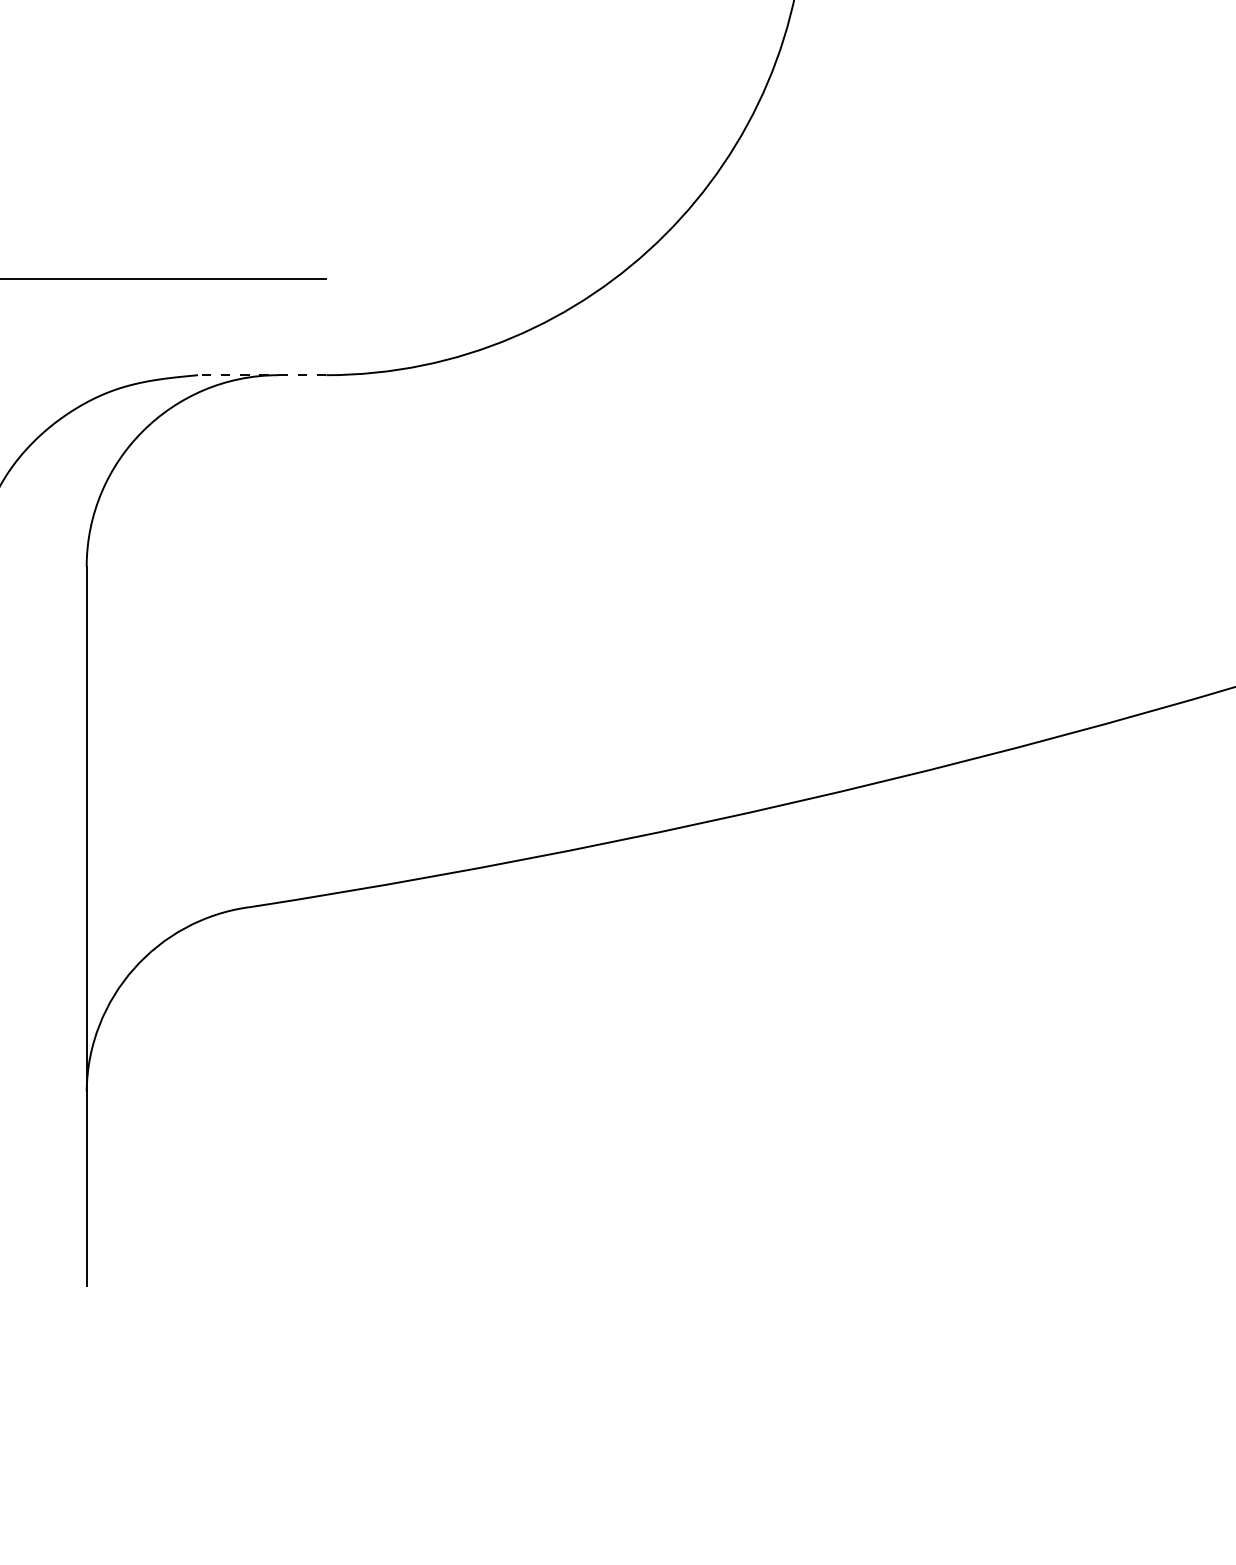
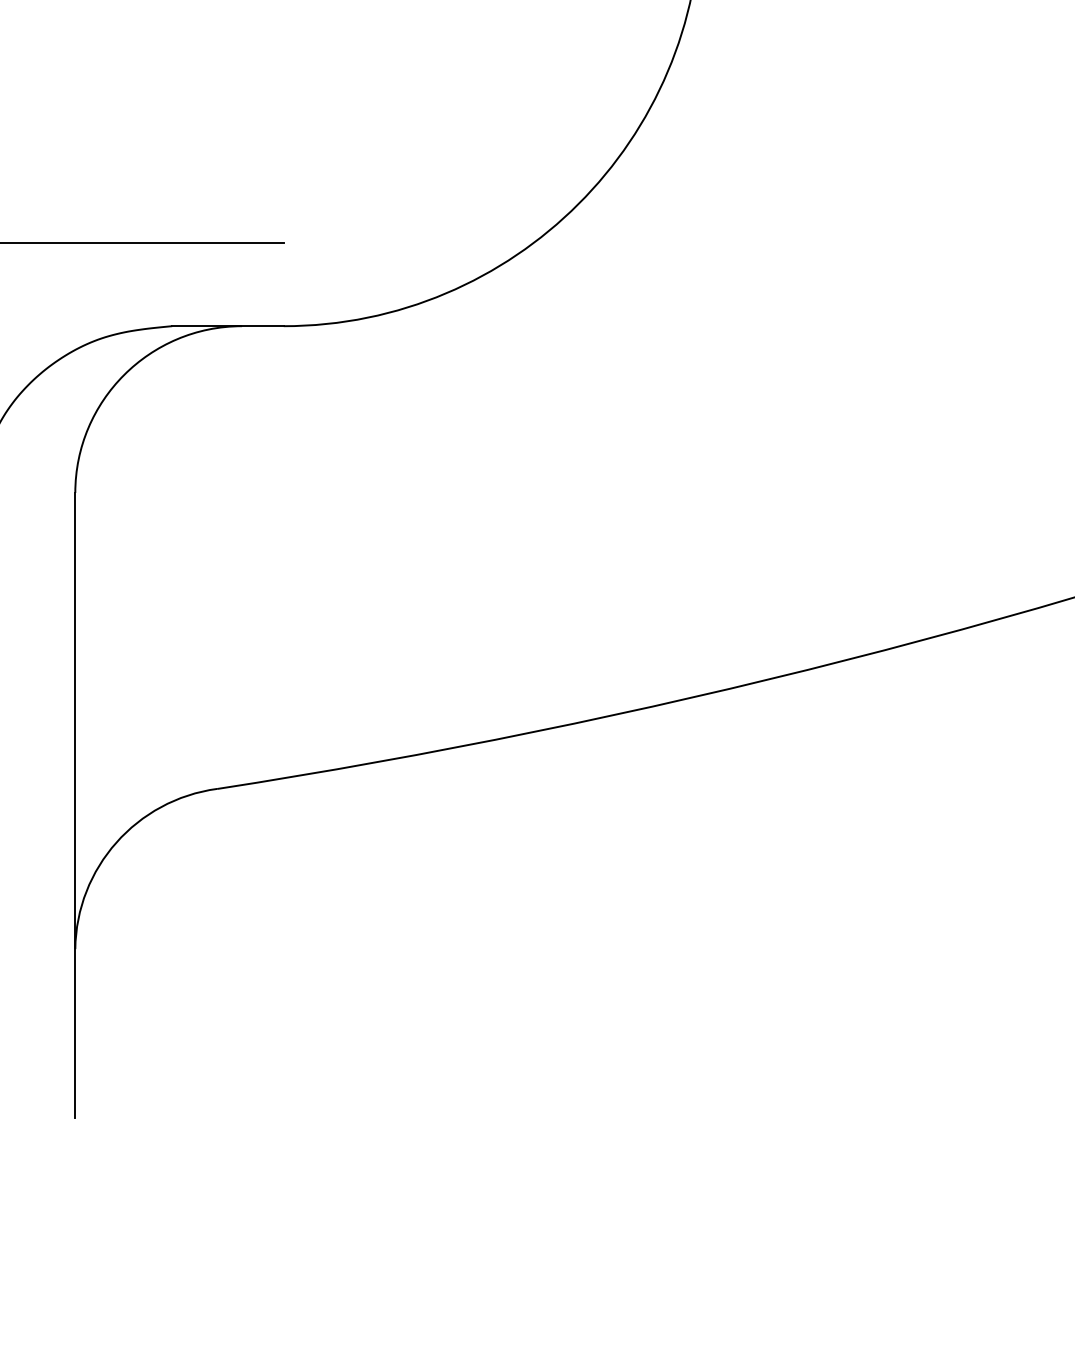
line: (261, 375) -> (227, 326), dashed -> solid

